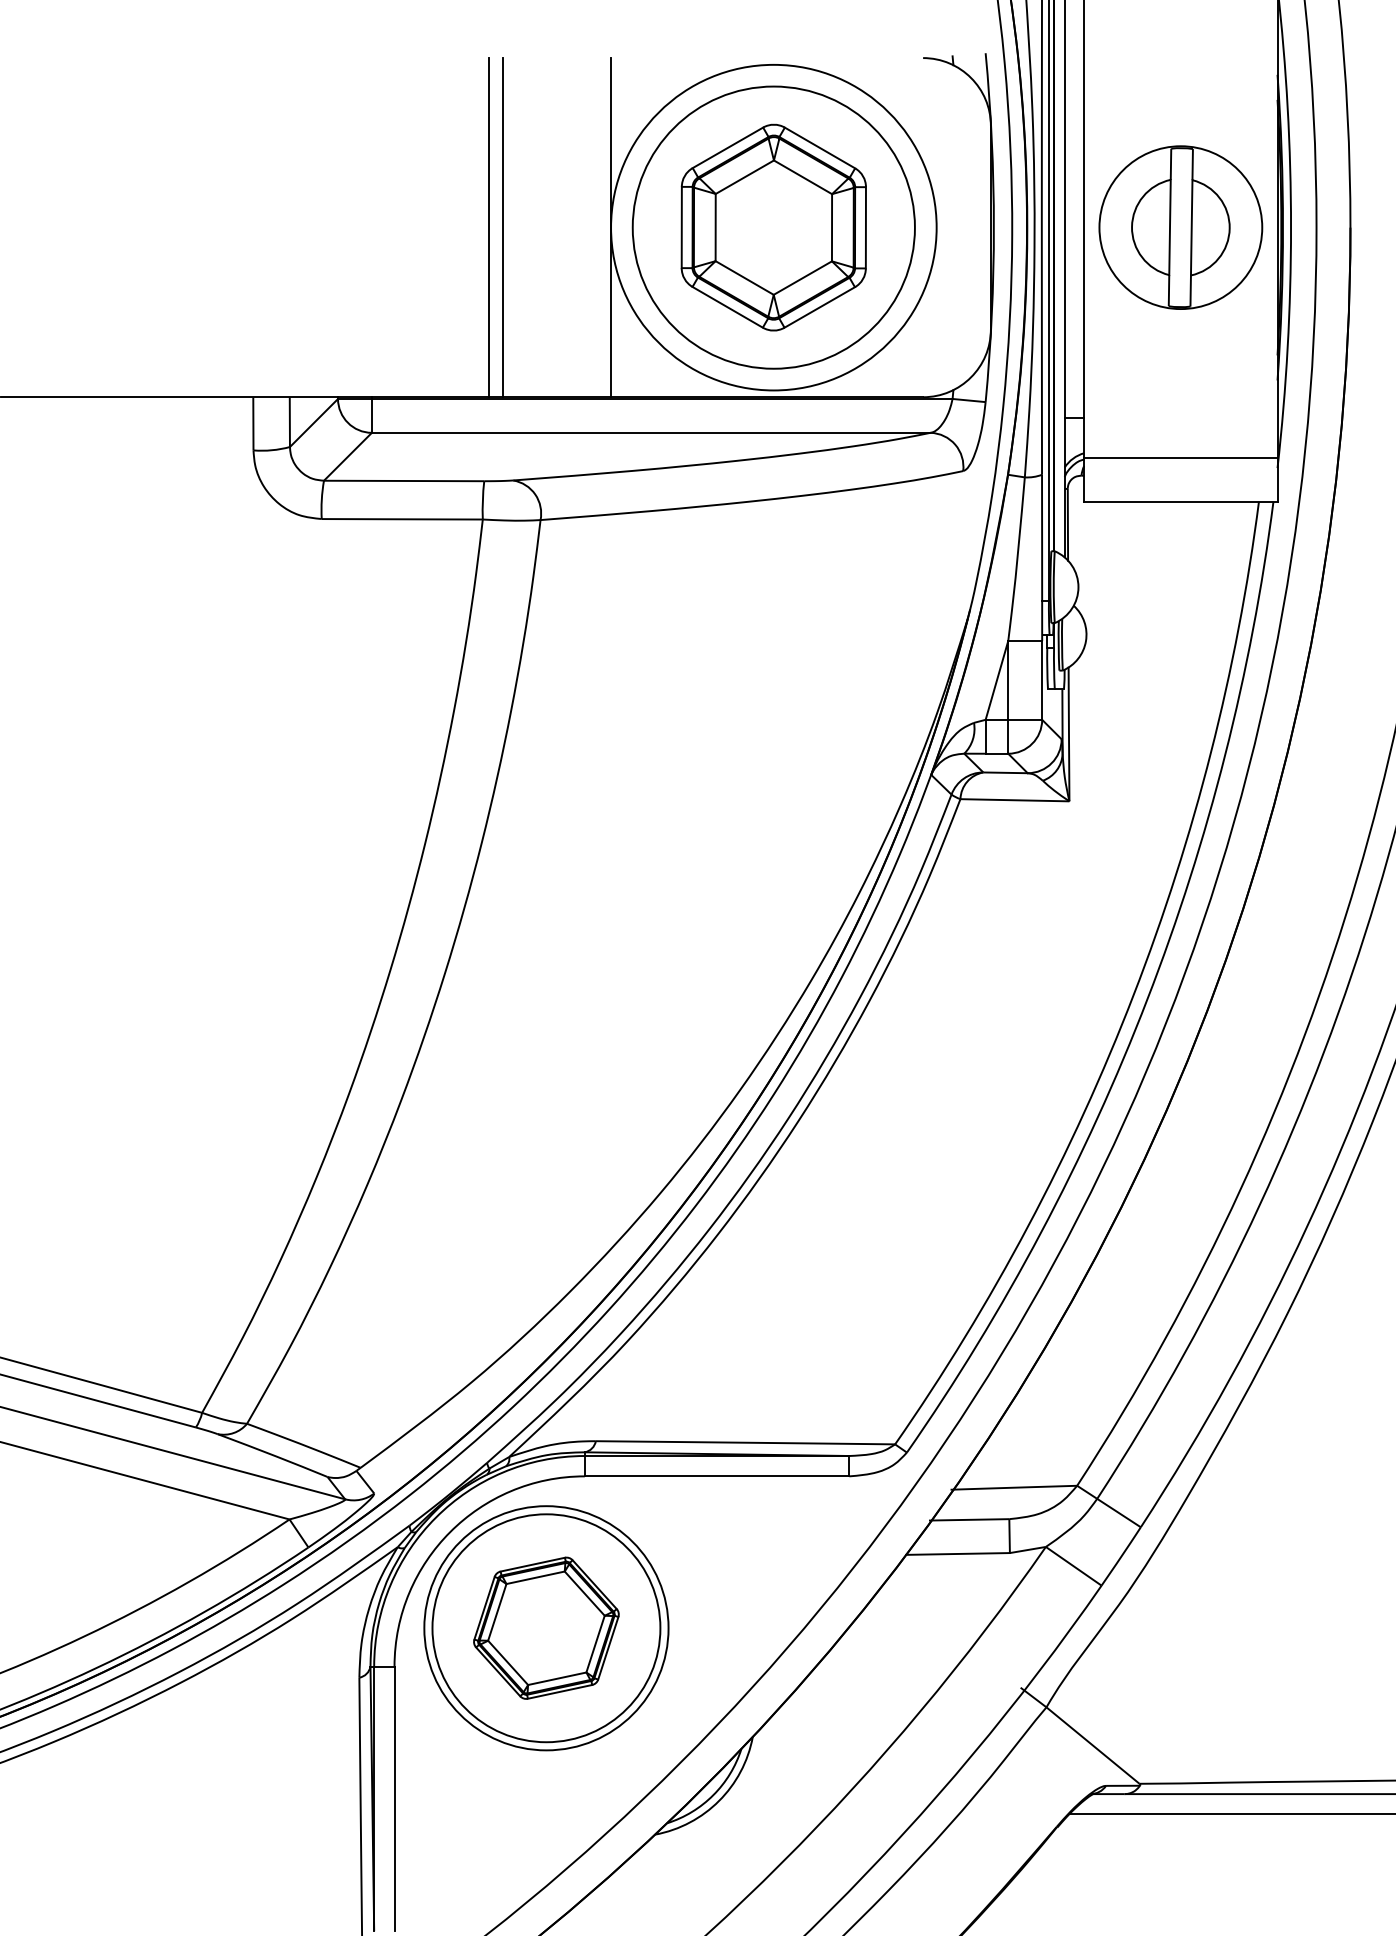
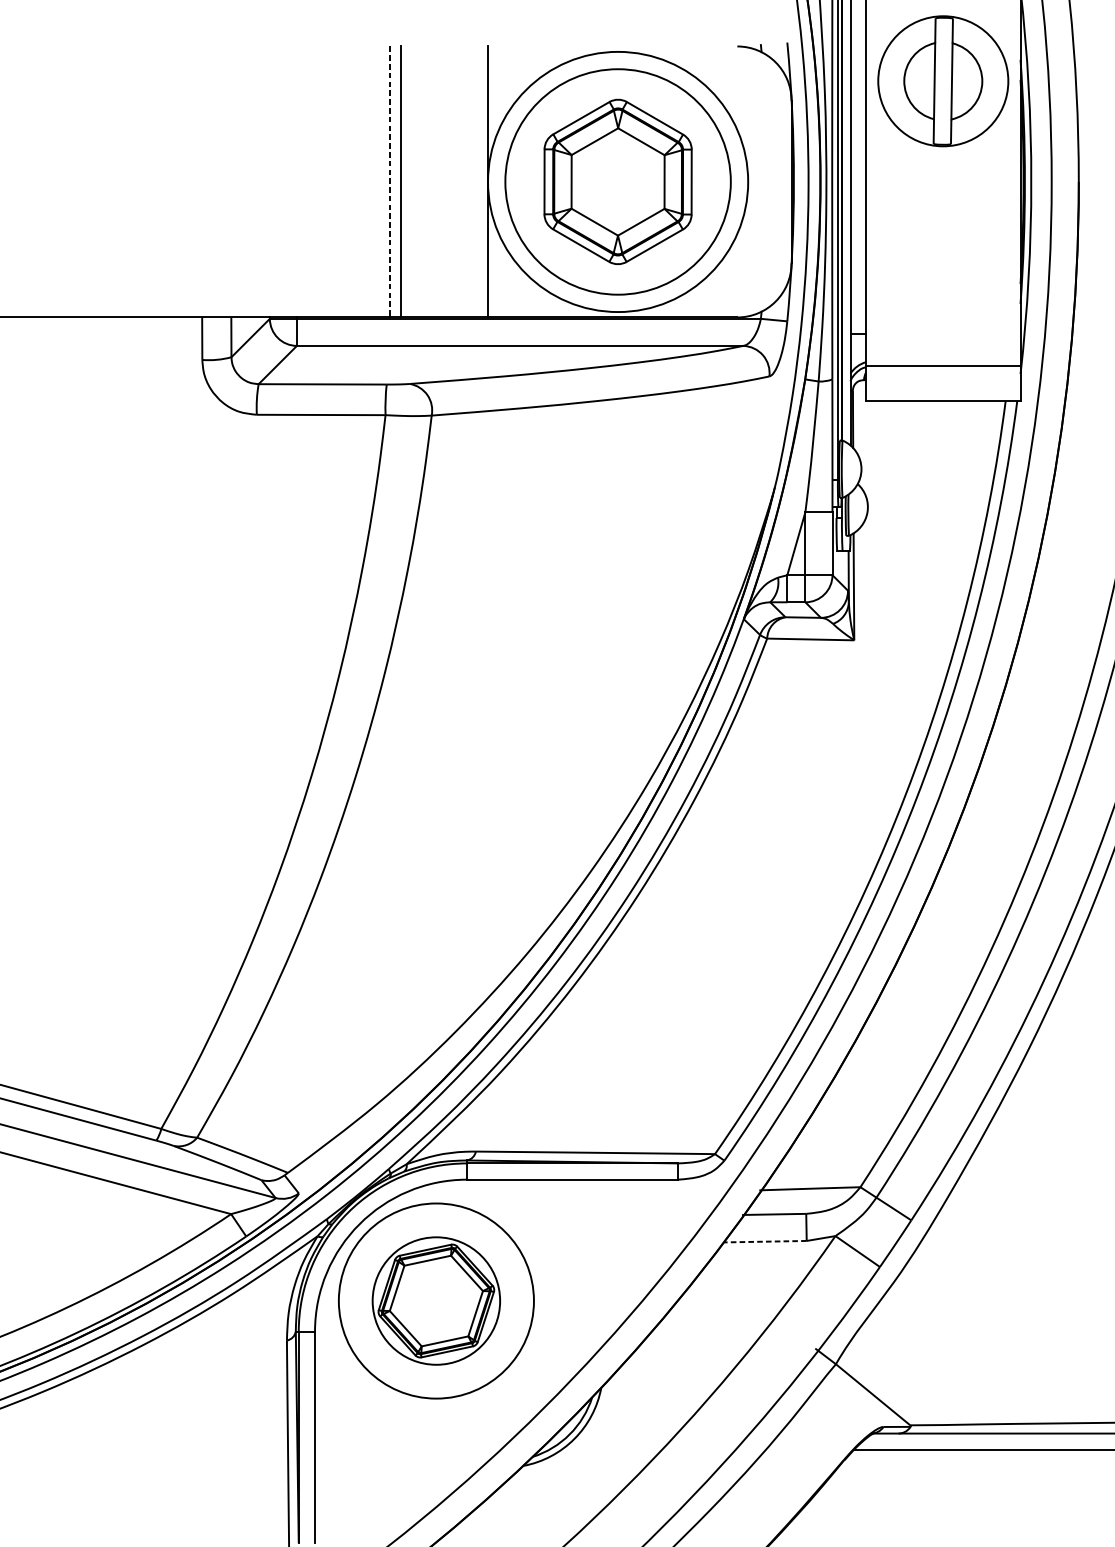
line: (488, 227) -> (390, 181), solid -> dashed
part: (1180, 227) -> (943, 81), moved
line: (958, 1553) -> (765, 1241), solid -> dashed
circle: (546, 1628) -> (436, 1301), size x0.7

